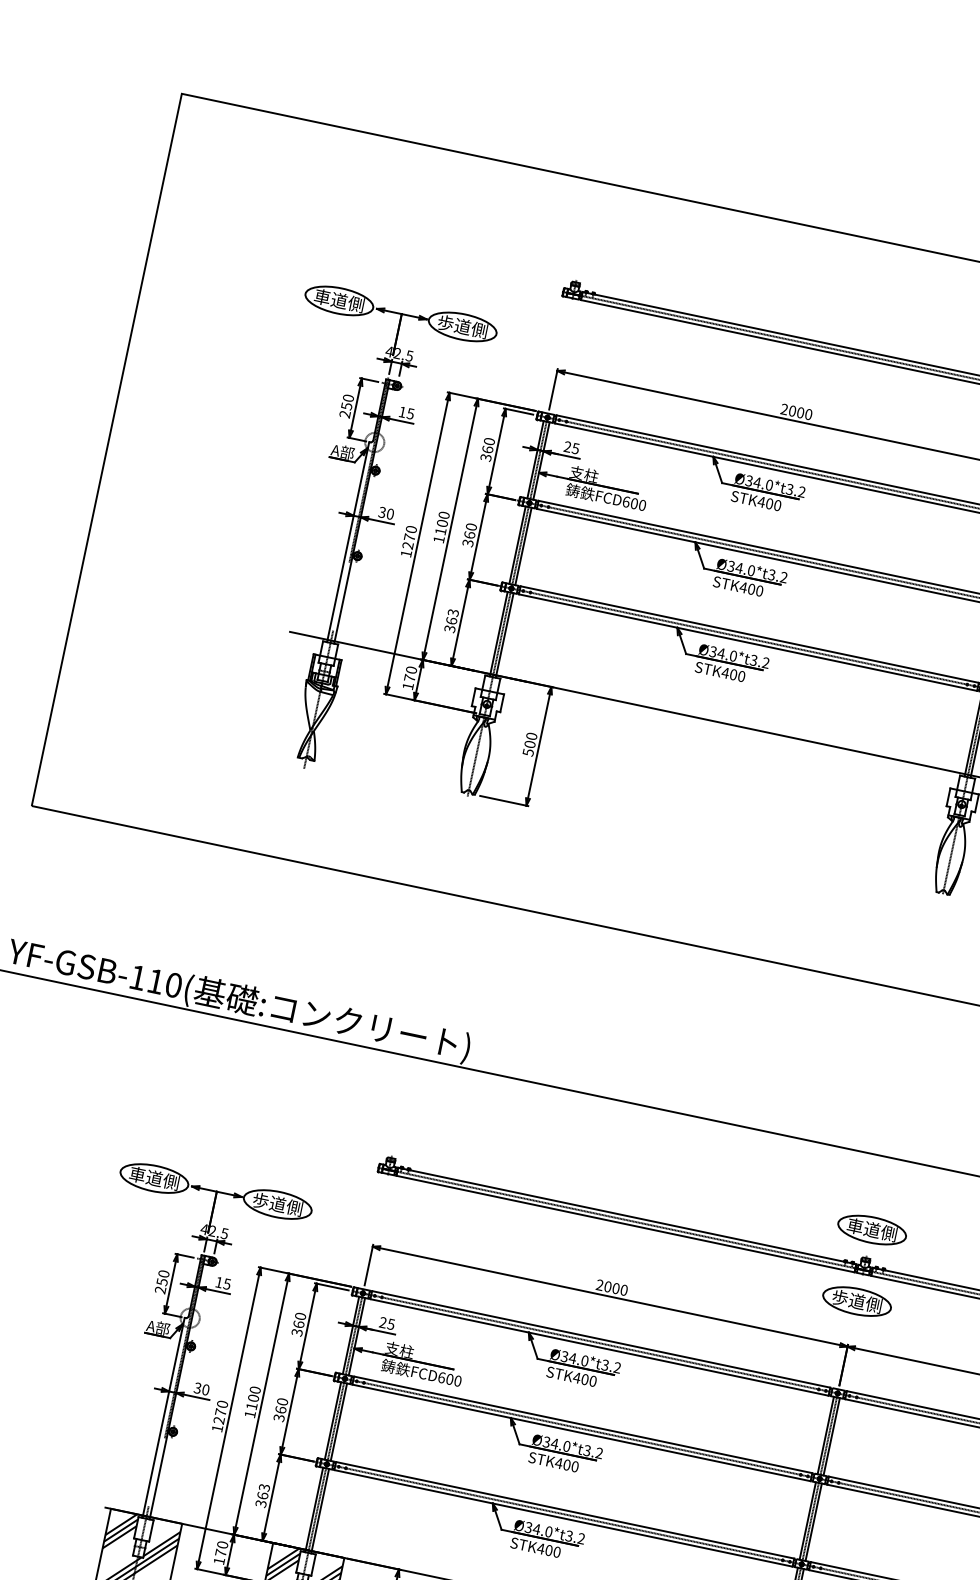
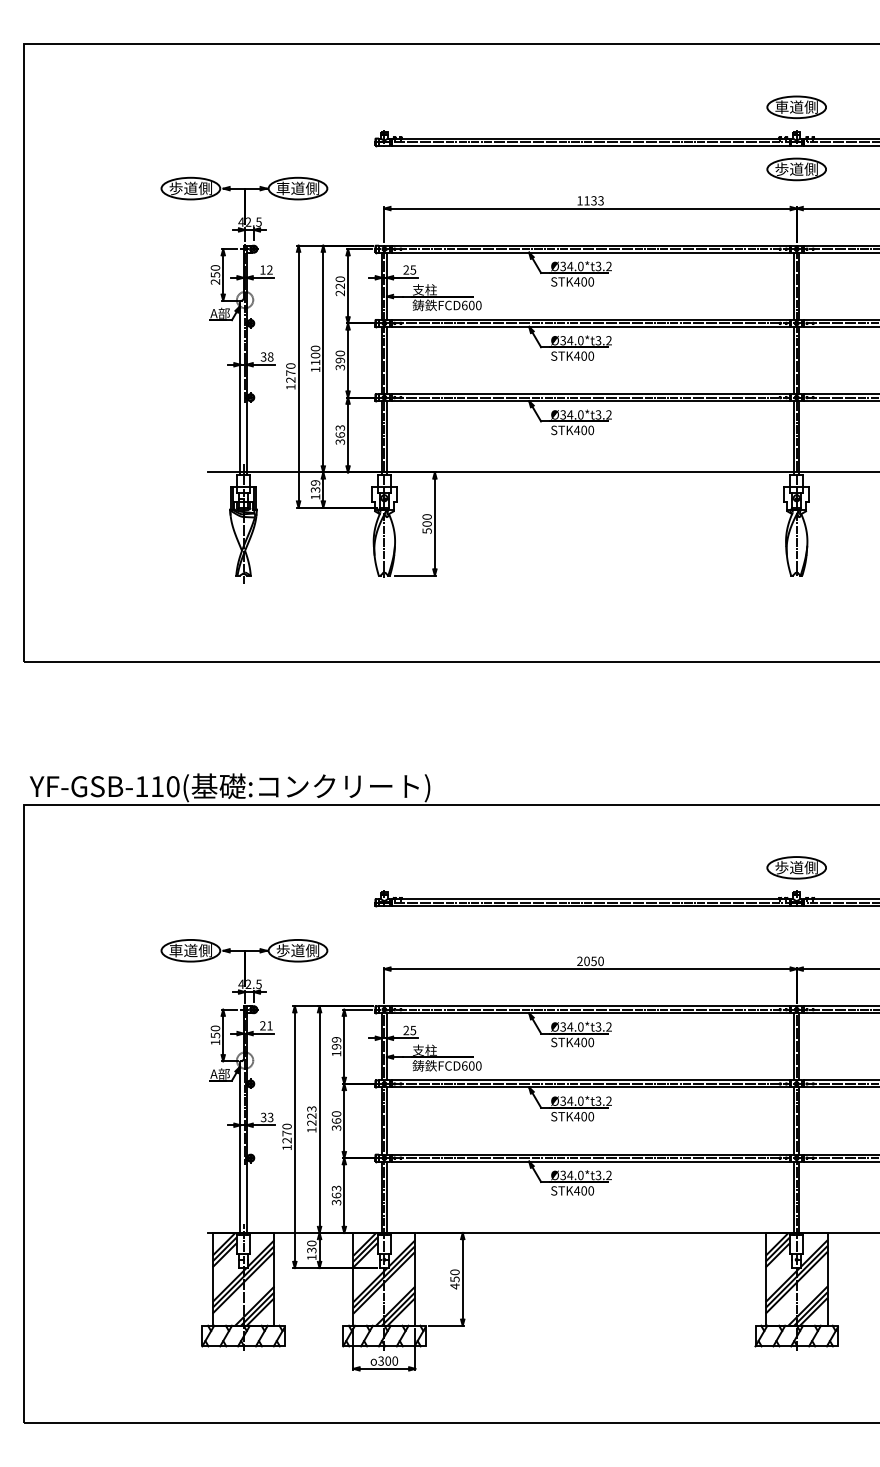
text: (321, 297) -> (175, 188), 車道側 -> 歩道側
text: (444, 323) -> (282, 188), 歩道側 -> 車道側
text: (796, 411) -> (590, 200), 2000 -> 1133
text: (410, 413) -> (269, 269), 15 -> 12
text: (487, 453) -> (340, 289), 360 -> 220
text: (390, 514) -> (270, 357), 30 -> 38
text: (469, 535) -> (340, 360), 360 -> 390
text: (410, 674) -> (315, 486), 170 -> 139
text: (854, 1227) -> (781, 868), 車道側 -> 歩道側
text: (223, 1282) -> (266, 1025), 15 -> 21
text: (615, 1287) -> (593, 960), 2000 -> 2050
text: (159, 1289) -> (214, 1042), 250 -> 150
part: (856, 1301) -> (796, 929), removed
text: (298, 1324) -> (336, 1046), 360 -> 199
text: (205, 1389) -> (270, 1117), 30 -> 33
text: (253, 1397) -> (311, 1115), 1100 -> 1223
text: (220, 1552) -> (311, 1250), 170 -> 130

